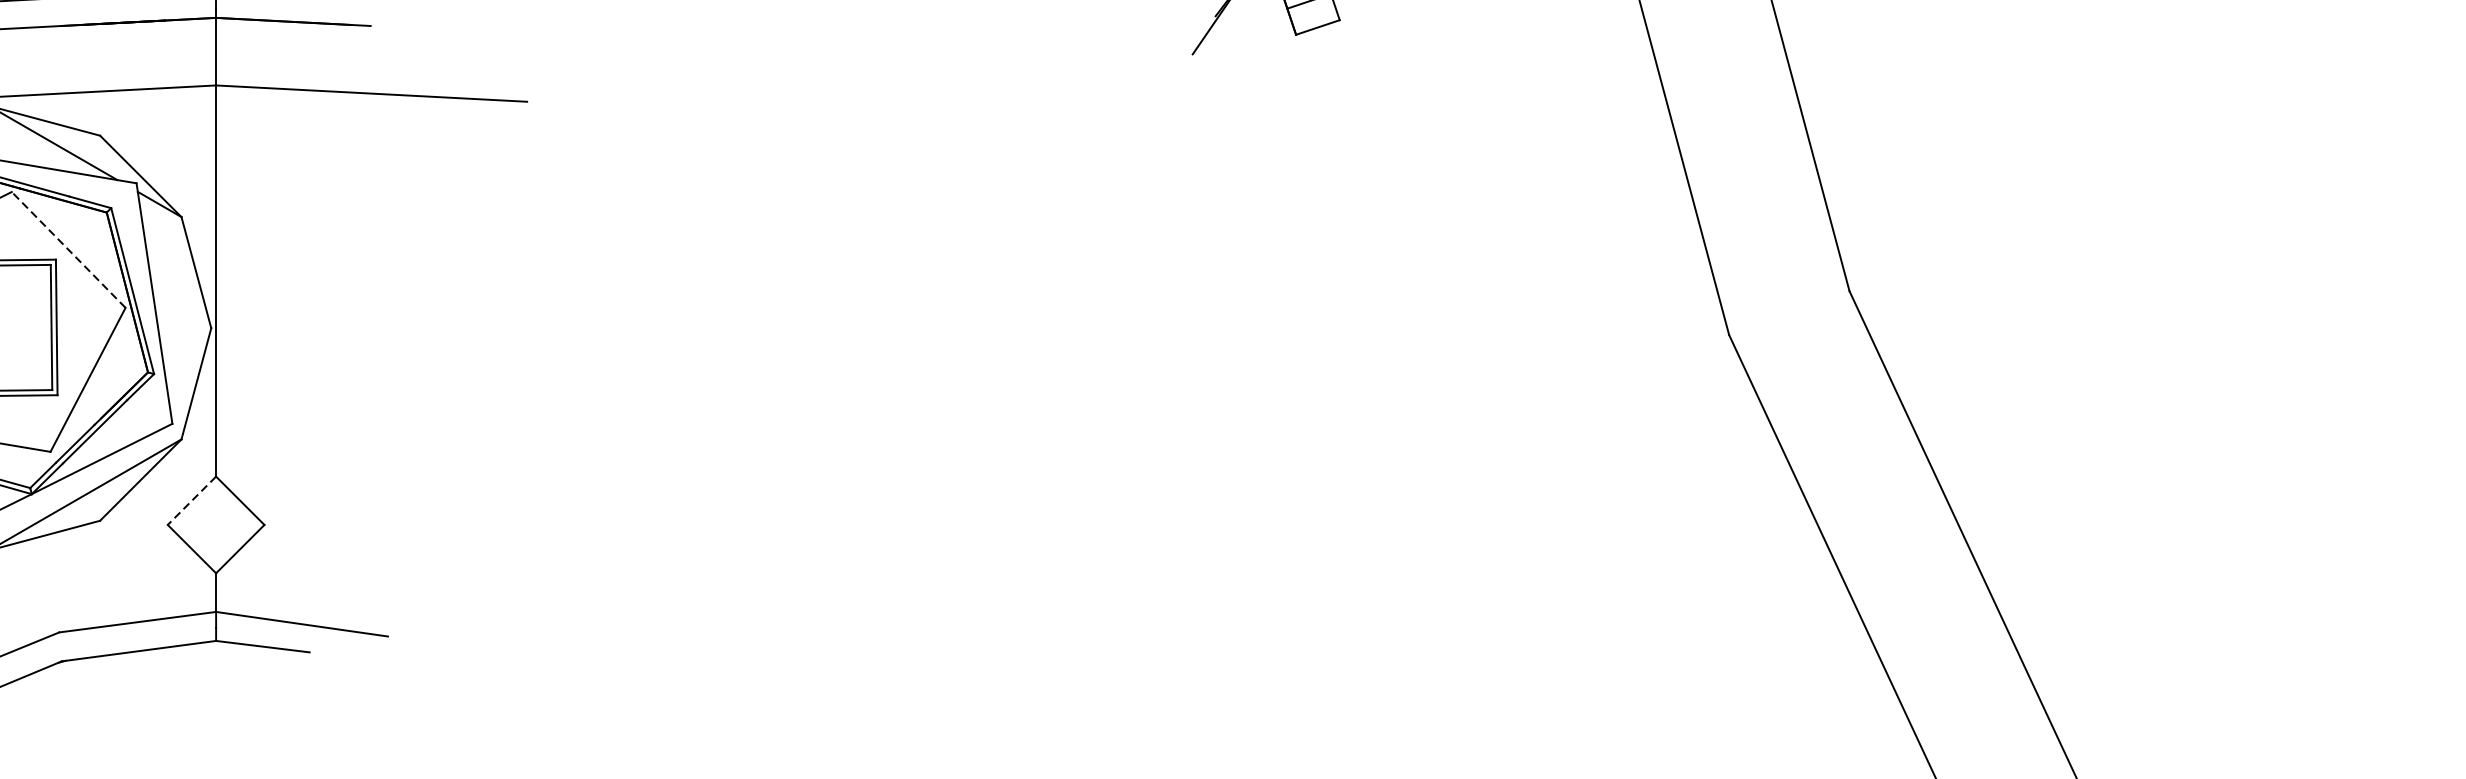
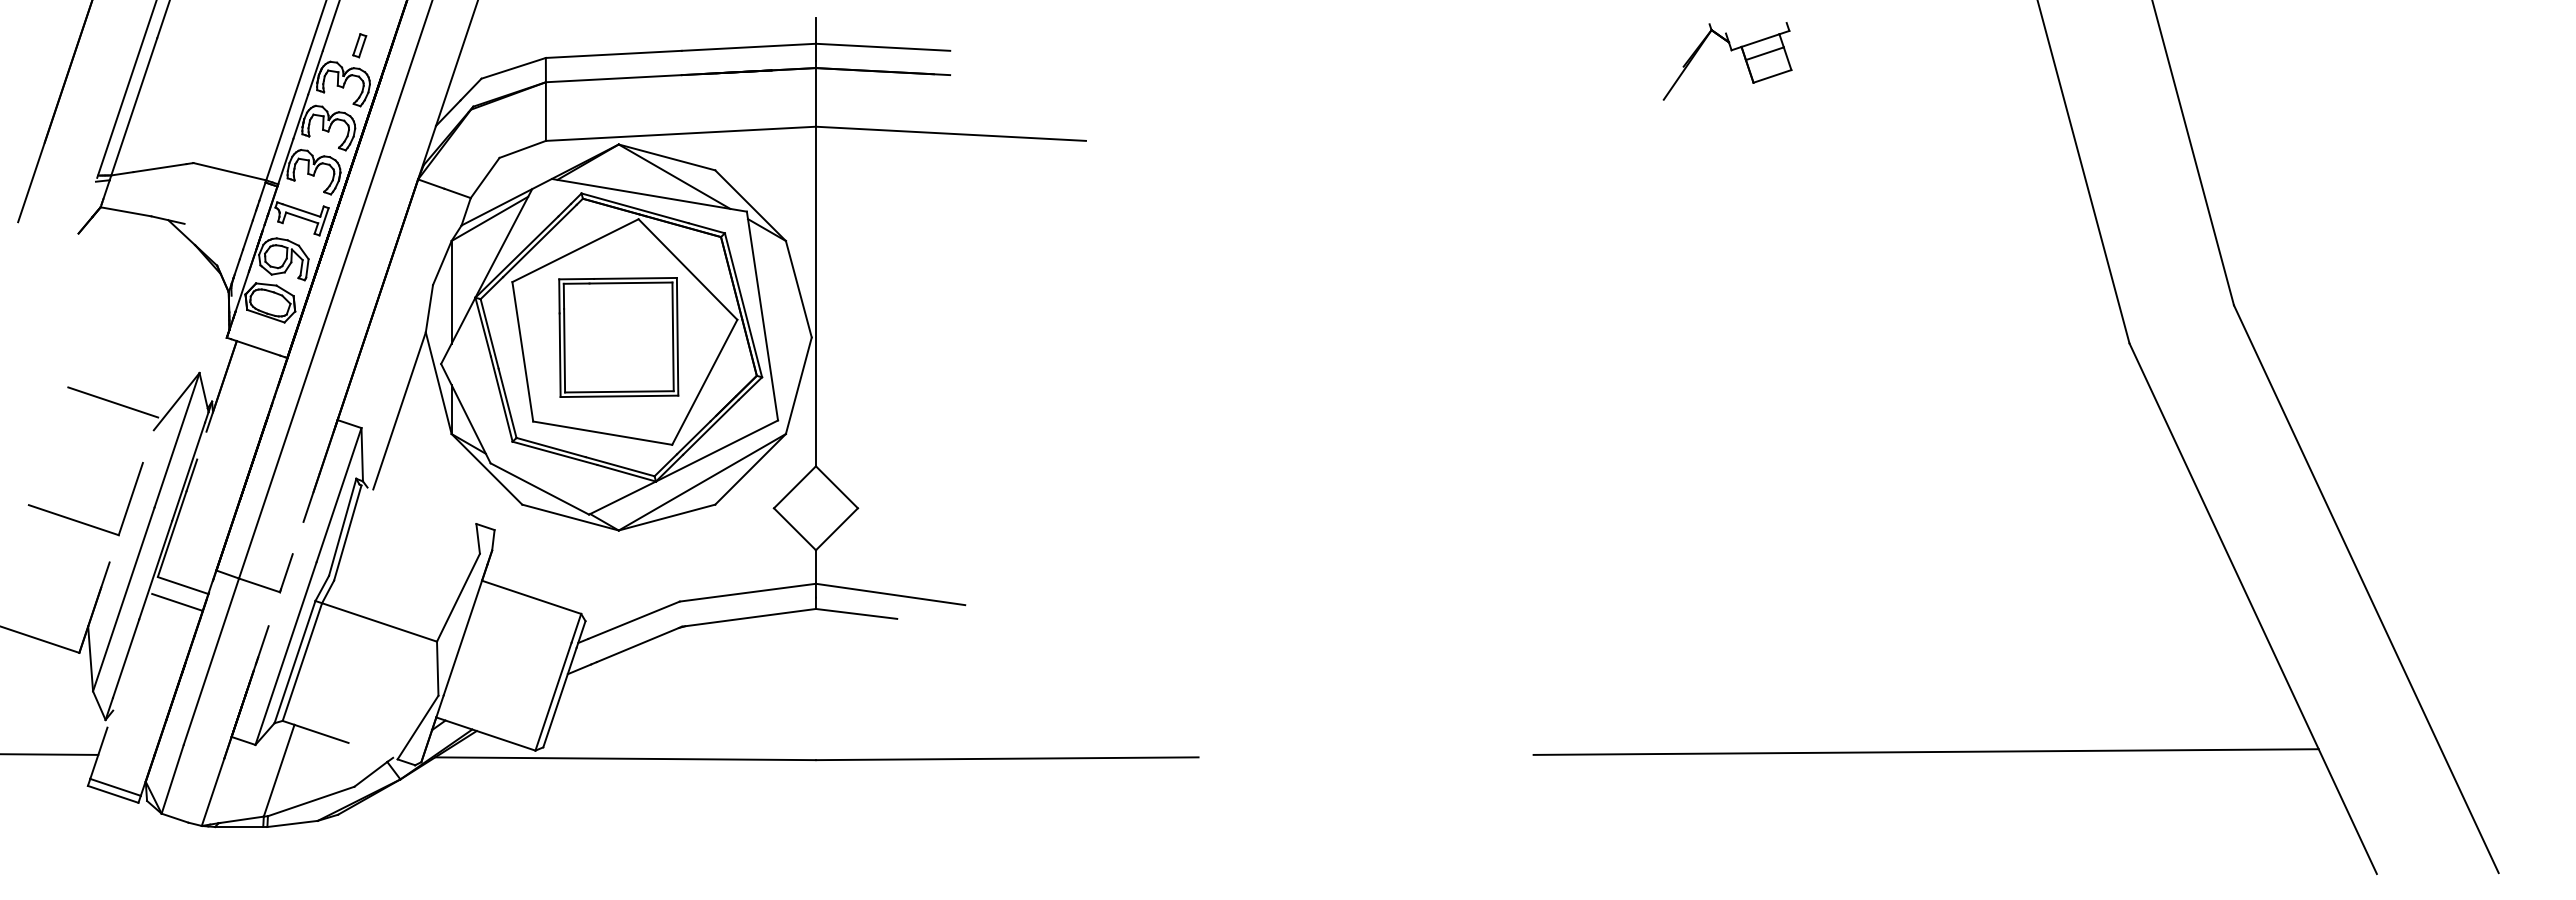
line: (68, 249) -> (687, 269), dashed -> solid
line: (191, 501) -> (794, 487), dashed -> solid

